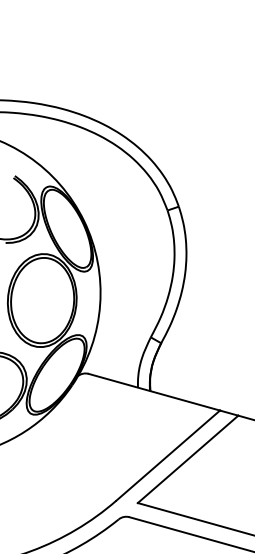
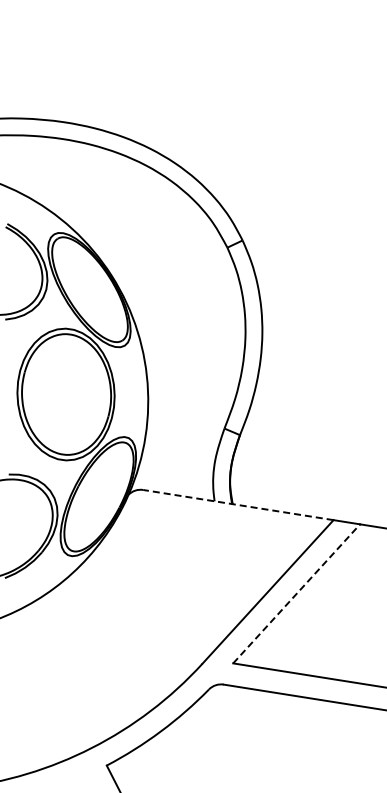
line: (153, 391) -> (237, 504), solid -> dashed
line: (188, 459) -> (297, 593), solid -> dashed

